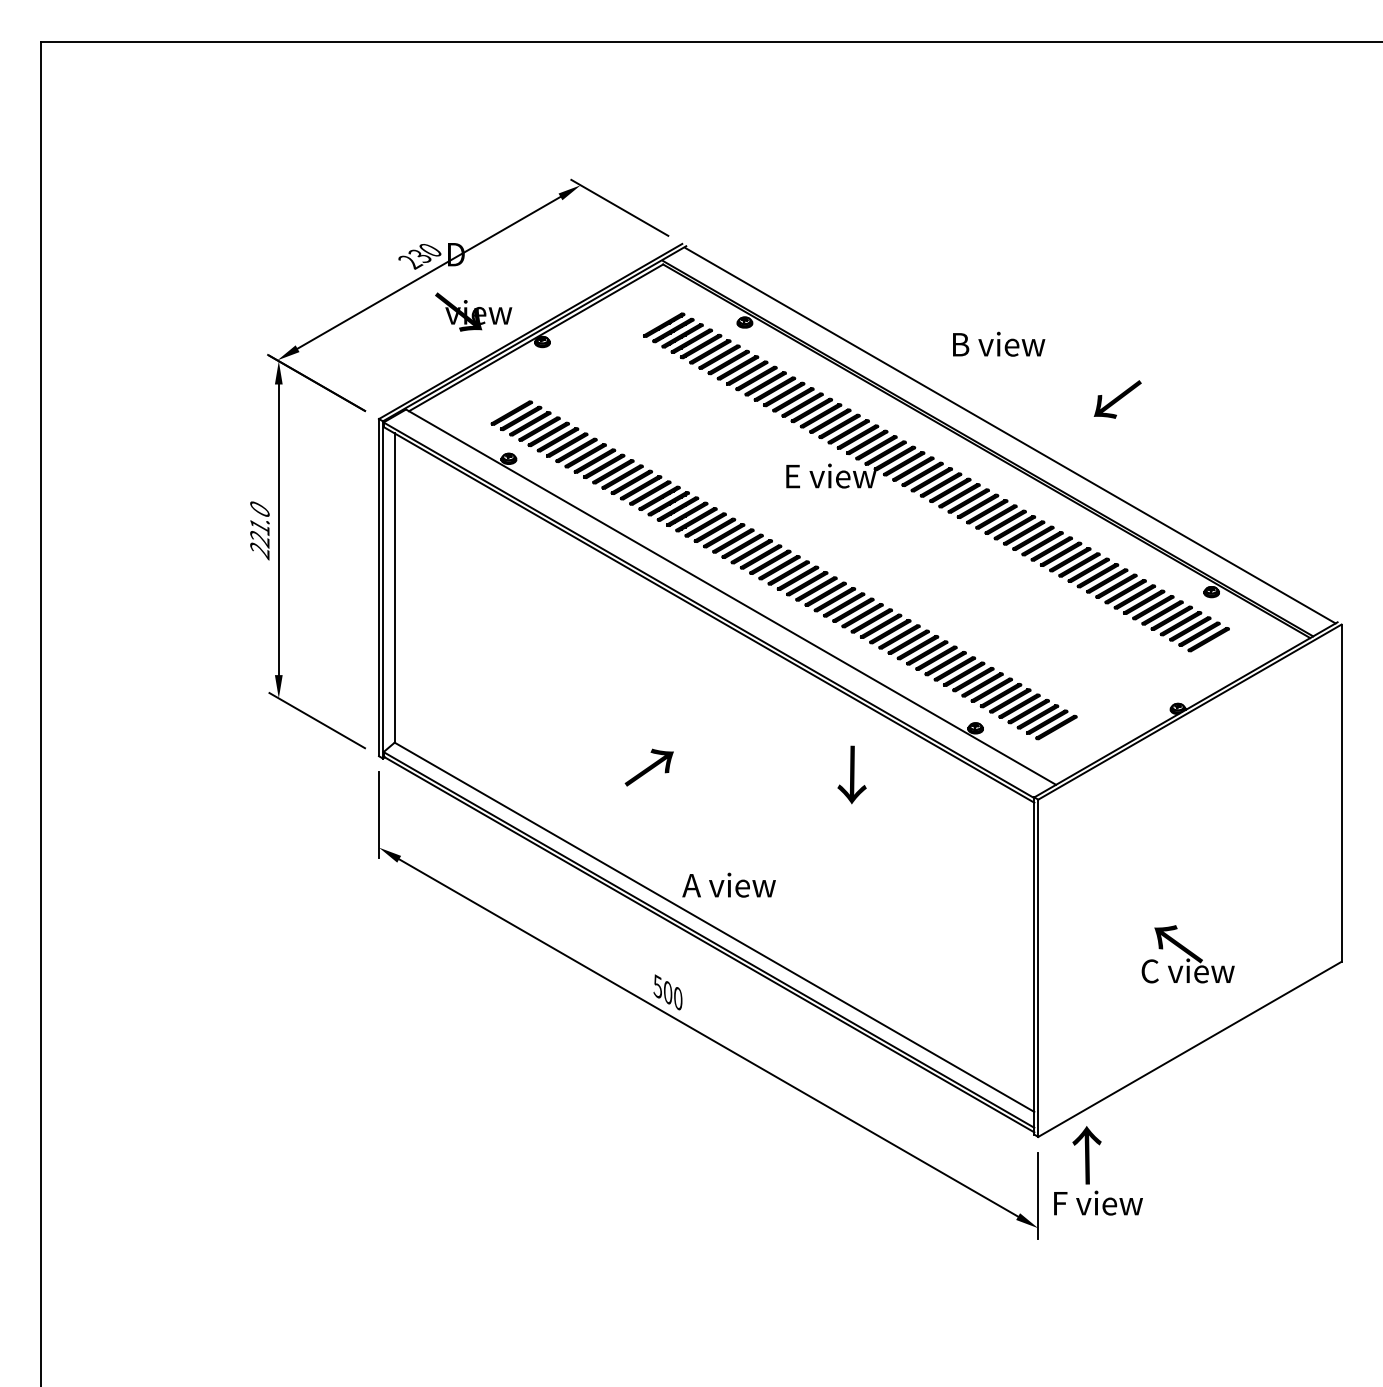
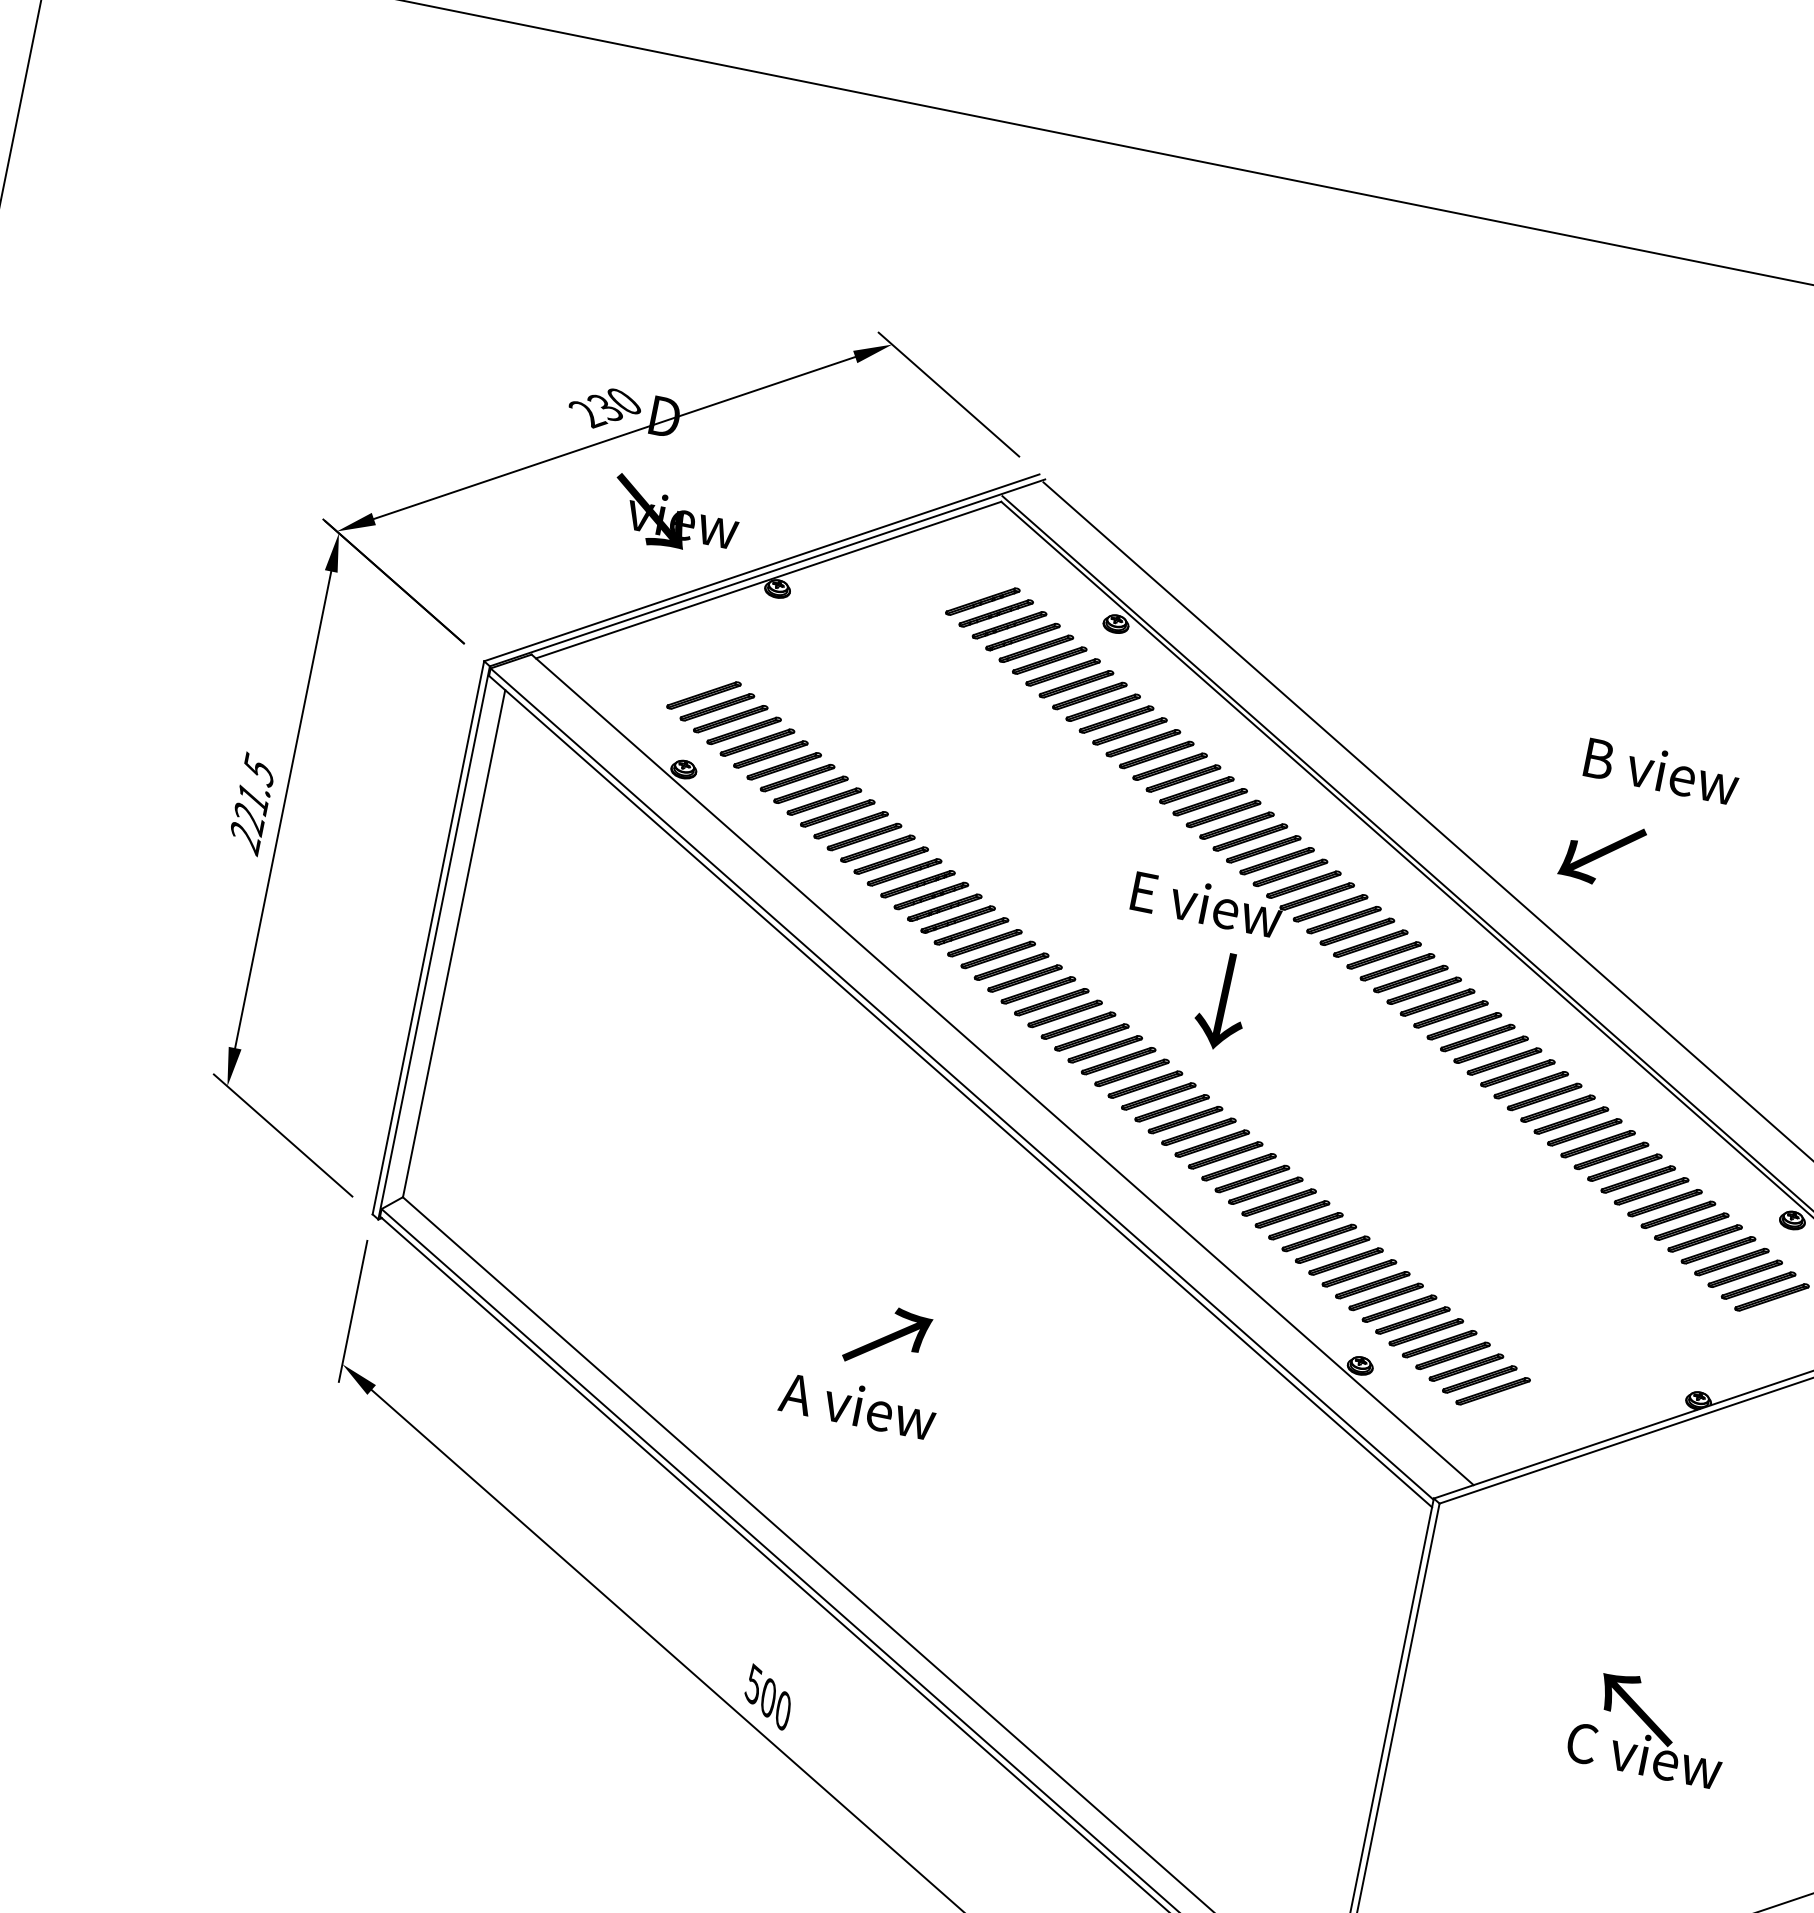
text: (999, 343) -> (1662, 770), moved
text: (1117, 399) -> (1601, 853), moved
text: (259, 509) -> (258, 770), 221.0 -> 221.5
text: (648, 767) -> (886, 1337), moved
text: (851, 774) -> (1222, 1000), moved
text: (728, 884) -> (857, 1404), moved
text: (1187, 954) -> (1648, 1728), moved

